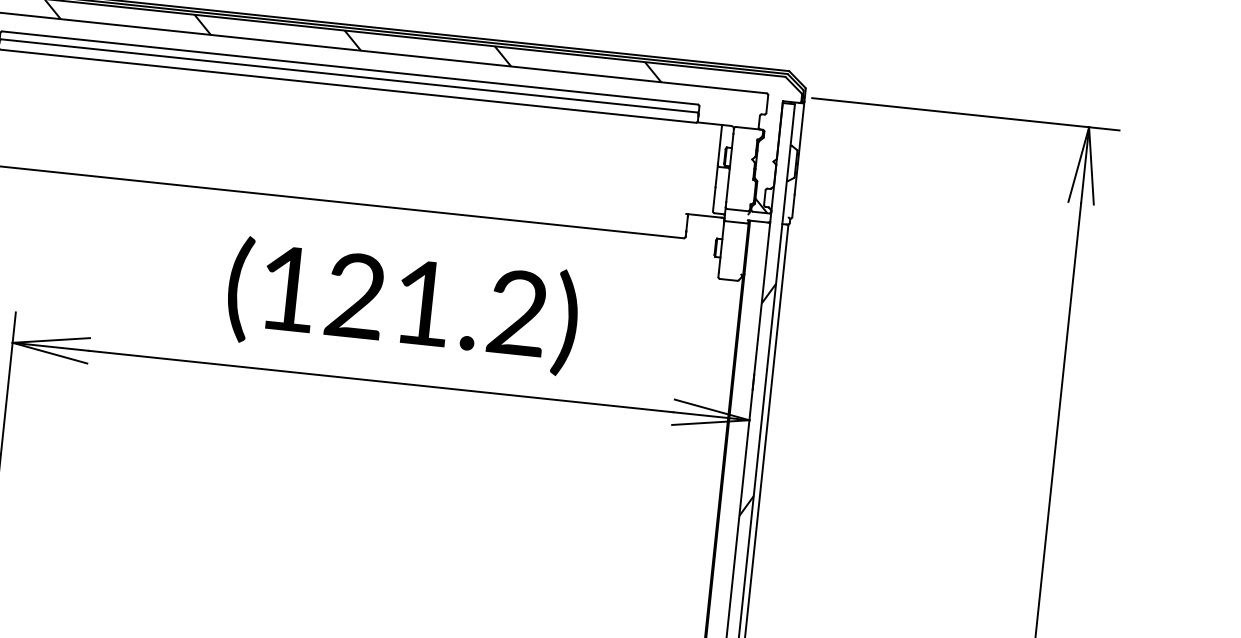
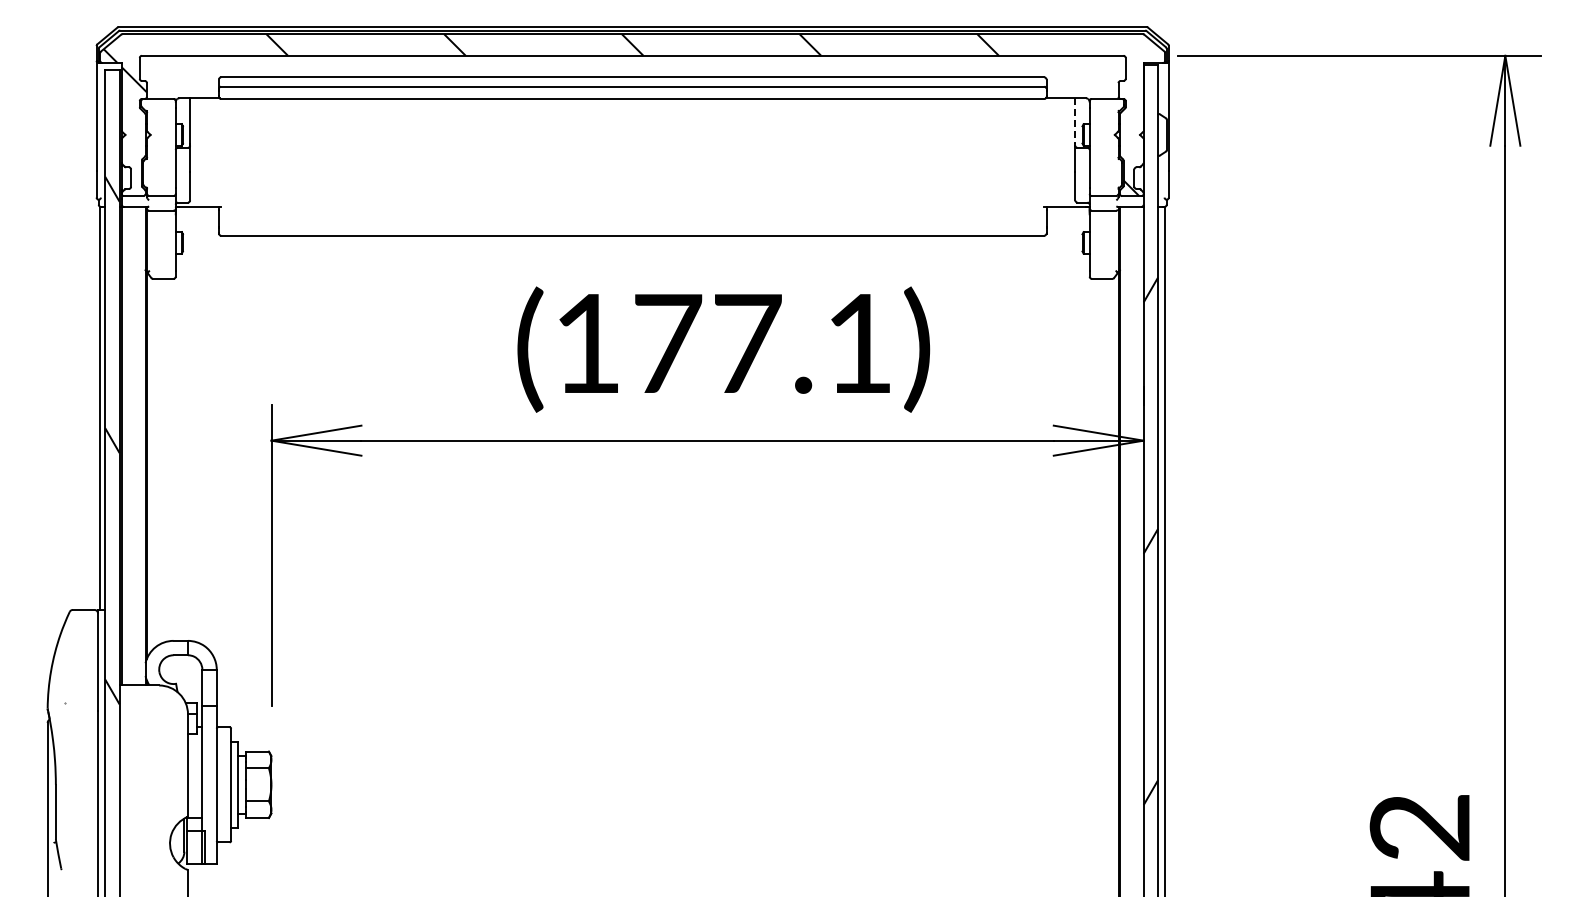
line: (720, 144) -> (1075, 121), solid -> dashed
text: (436, 303) -> (762, 342), (121.2) -> (177.1)

